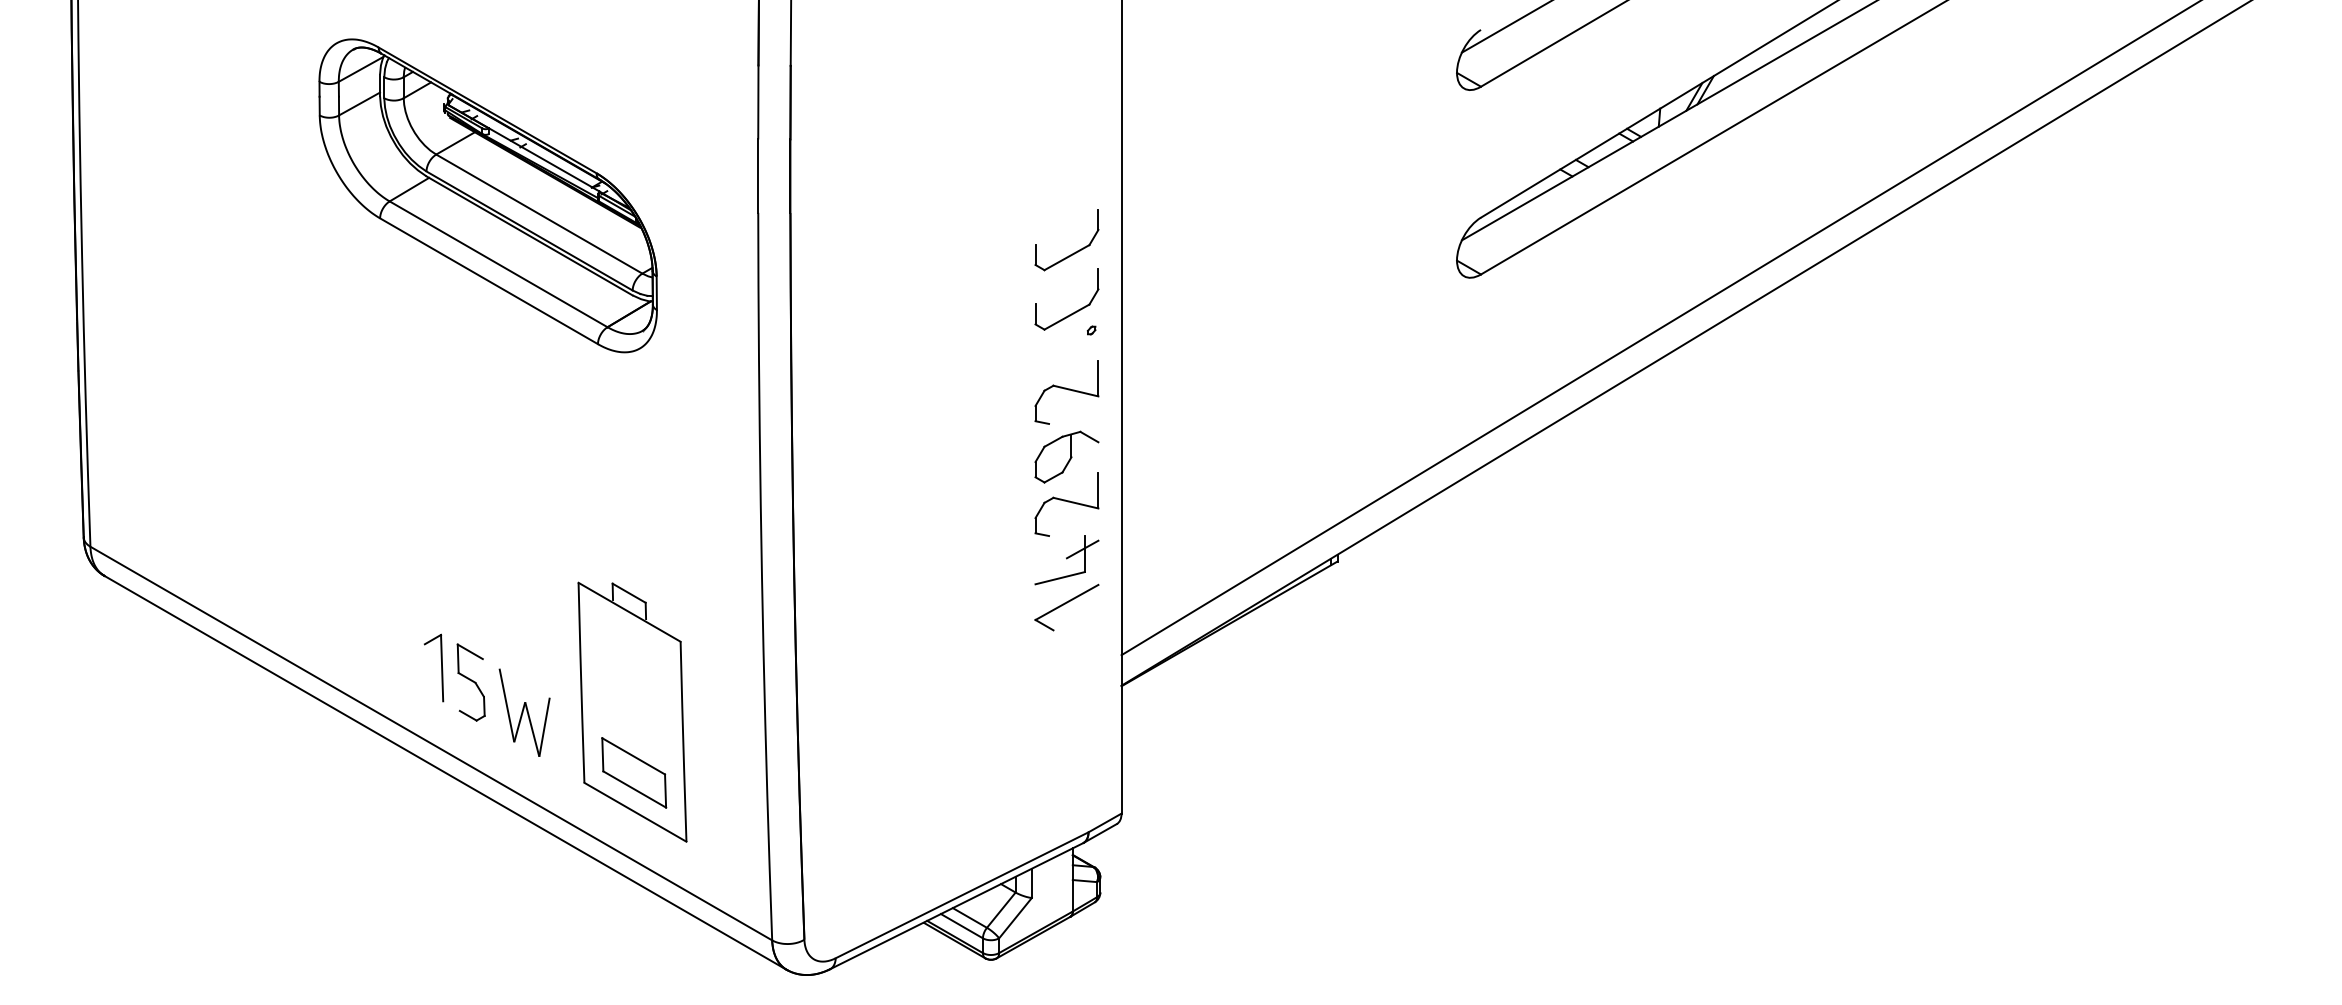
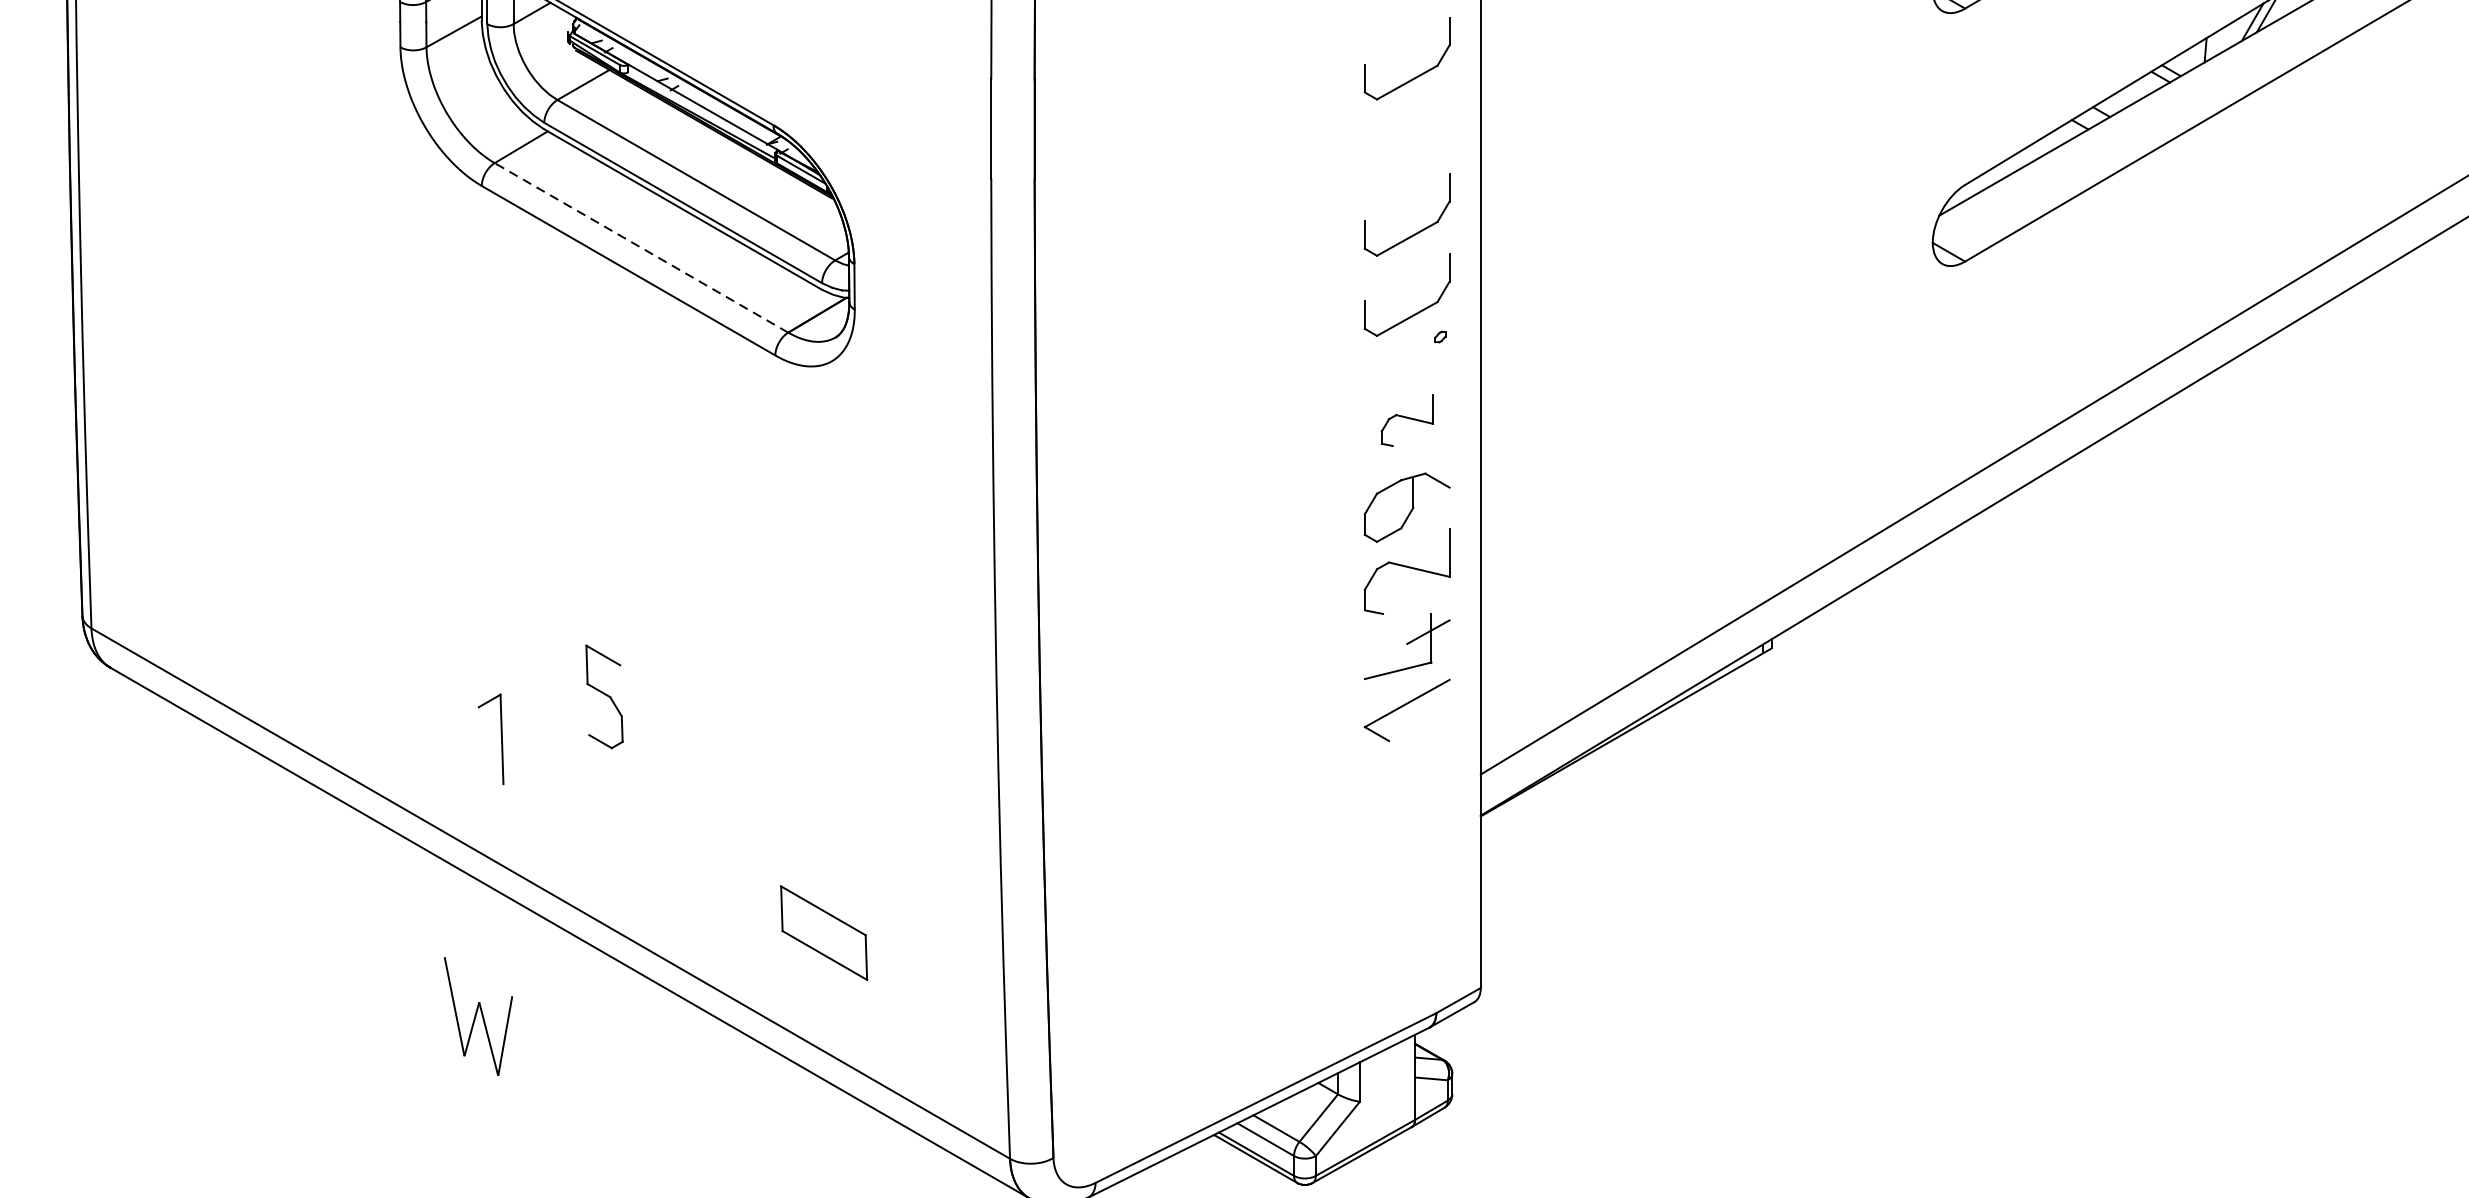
part: (1073, 136) -> (1416, 75), added
line: (498, 264) -> (641, 248), solid -> dashed
part: (1066, 392) -> (1406, 420), size x0.6
part: (441, 667) -> (501, 738), moved
part: (470, 682) -> (603, 696), moved
part: (632, 711) -> (821, 850), removed
part: (524, 712) -> (478, 1016), moved

